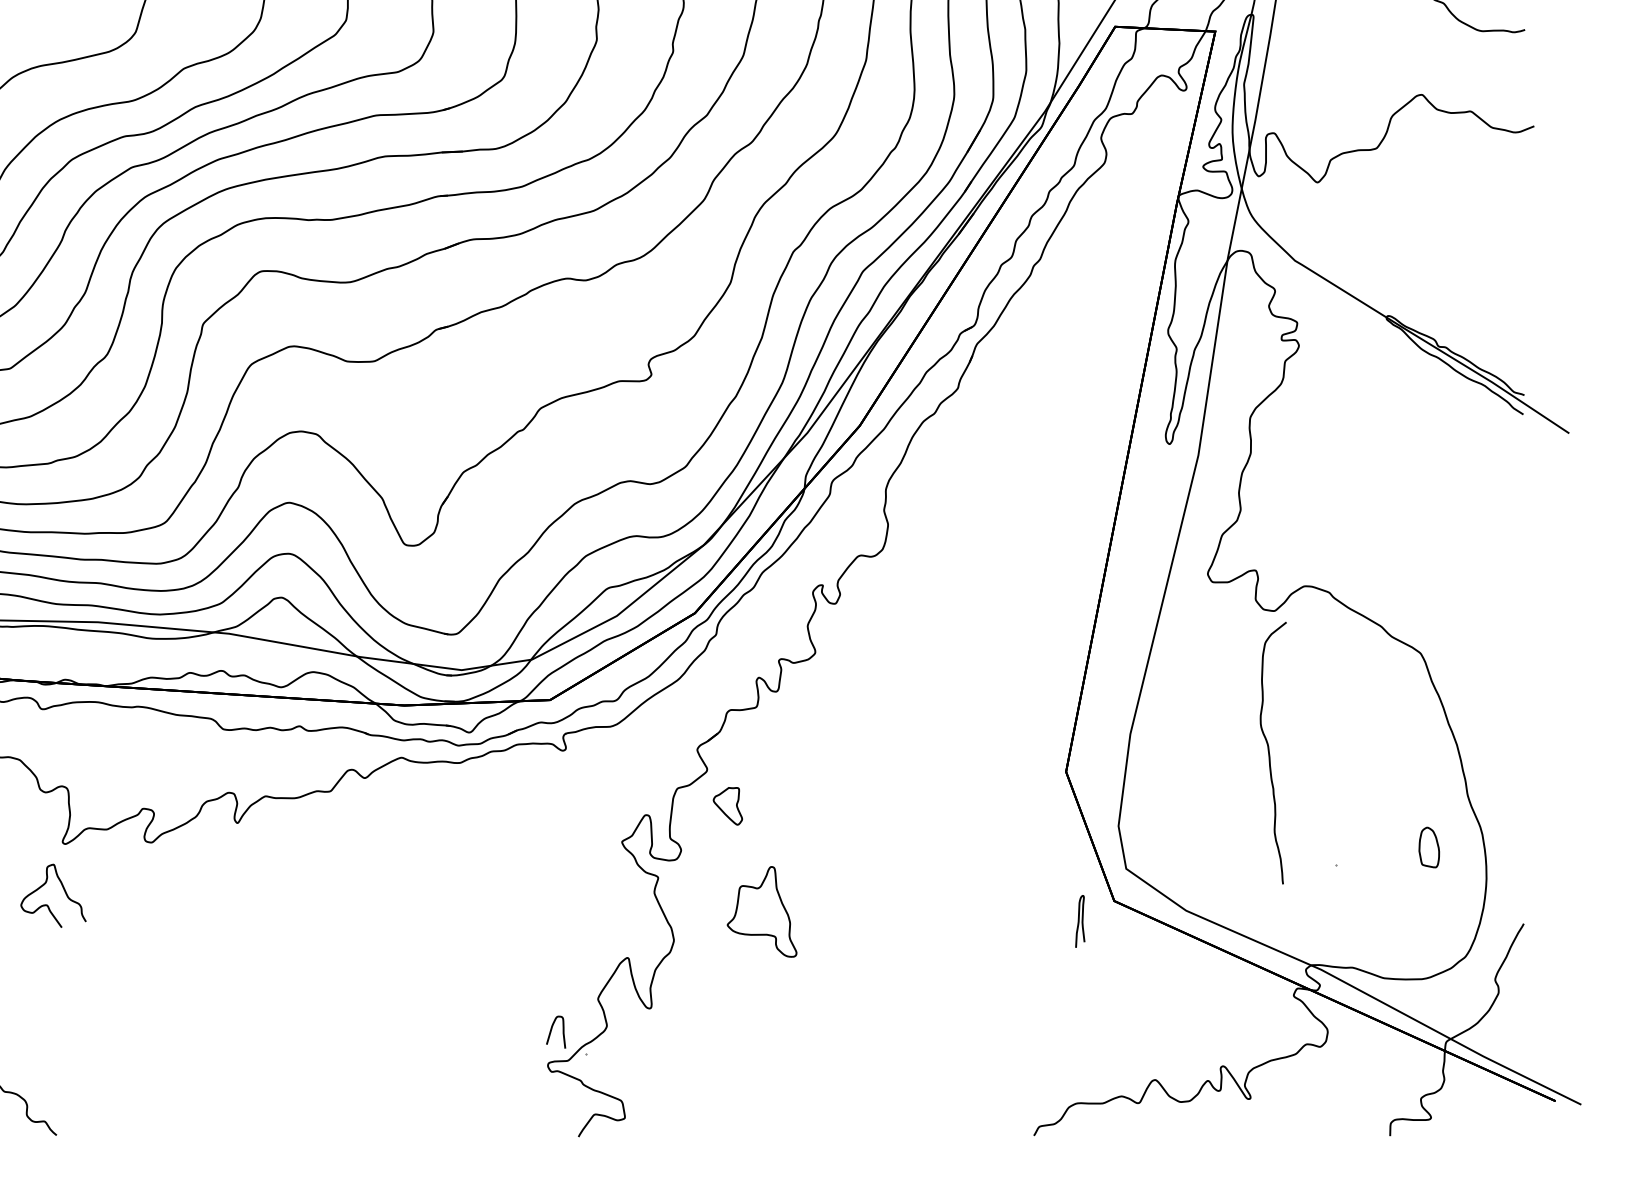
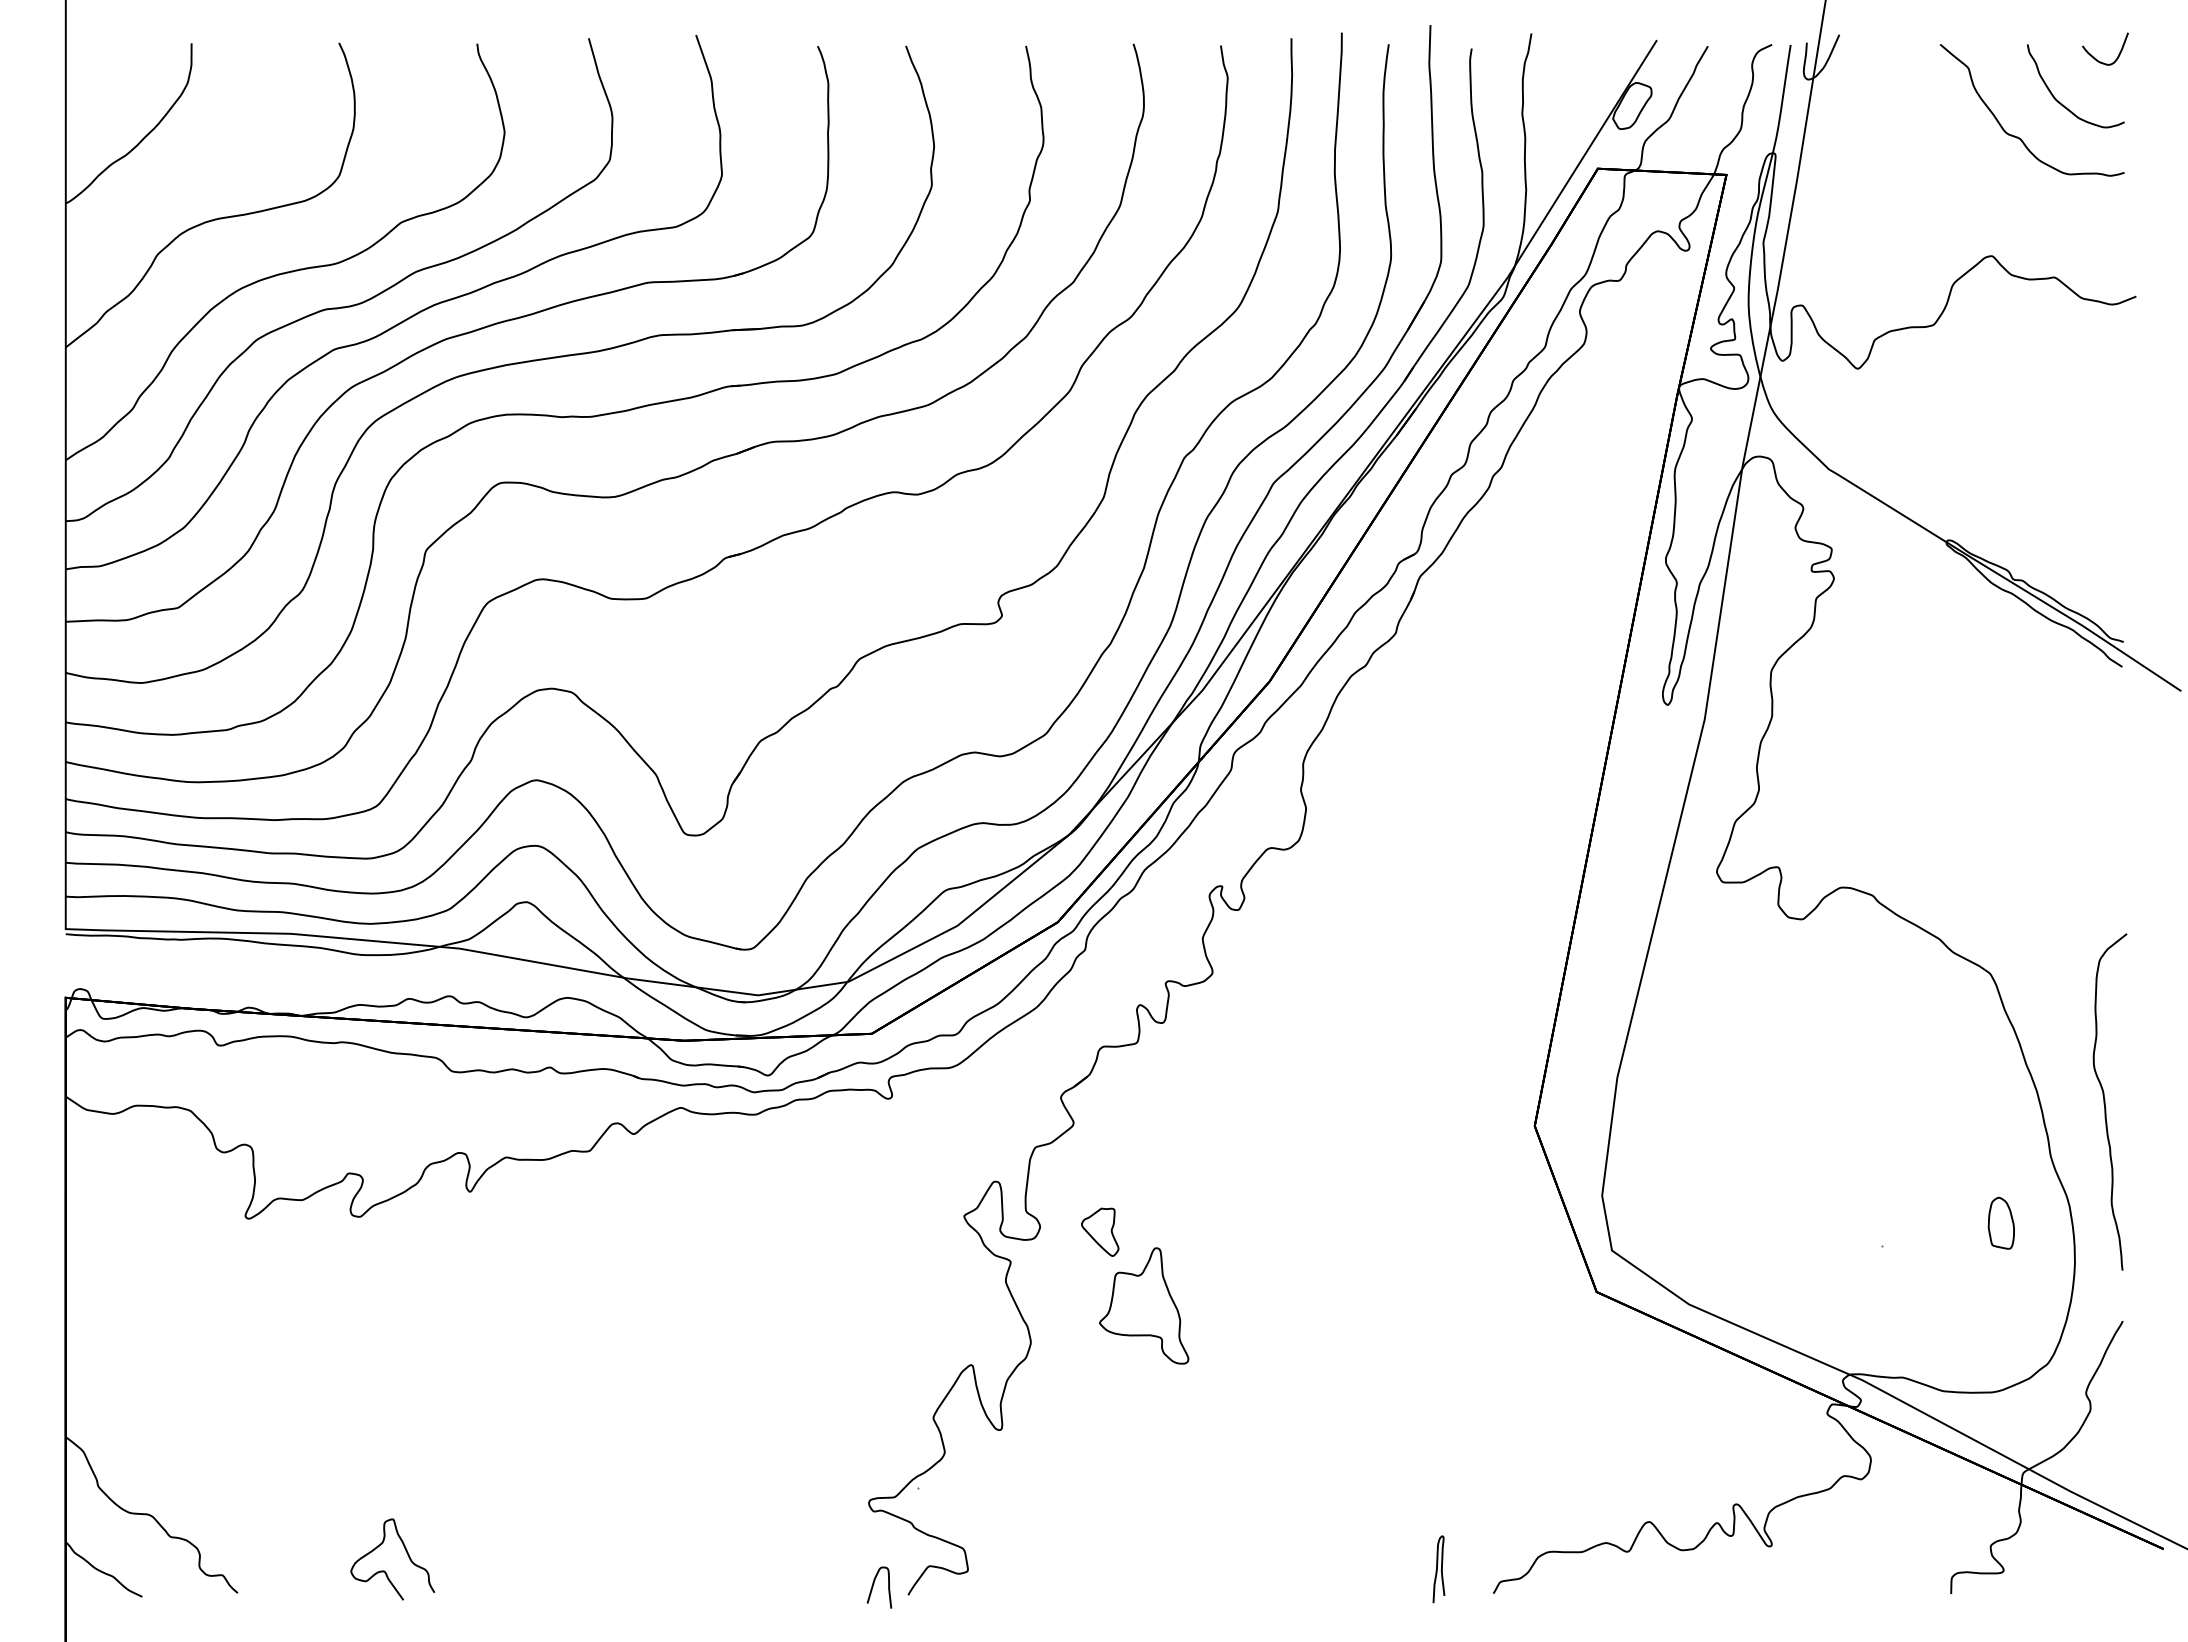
curve: (1269, 752) -> (2105, 1101), moved
part: (728, 805) -> (1100, 1231), moved
curve: (47, 904) -> (384, 1570), moved
curve: (1079, 921) -> (1437, 1569), moved
curve: (551, 1032) -> (873, 1587), moved

